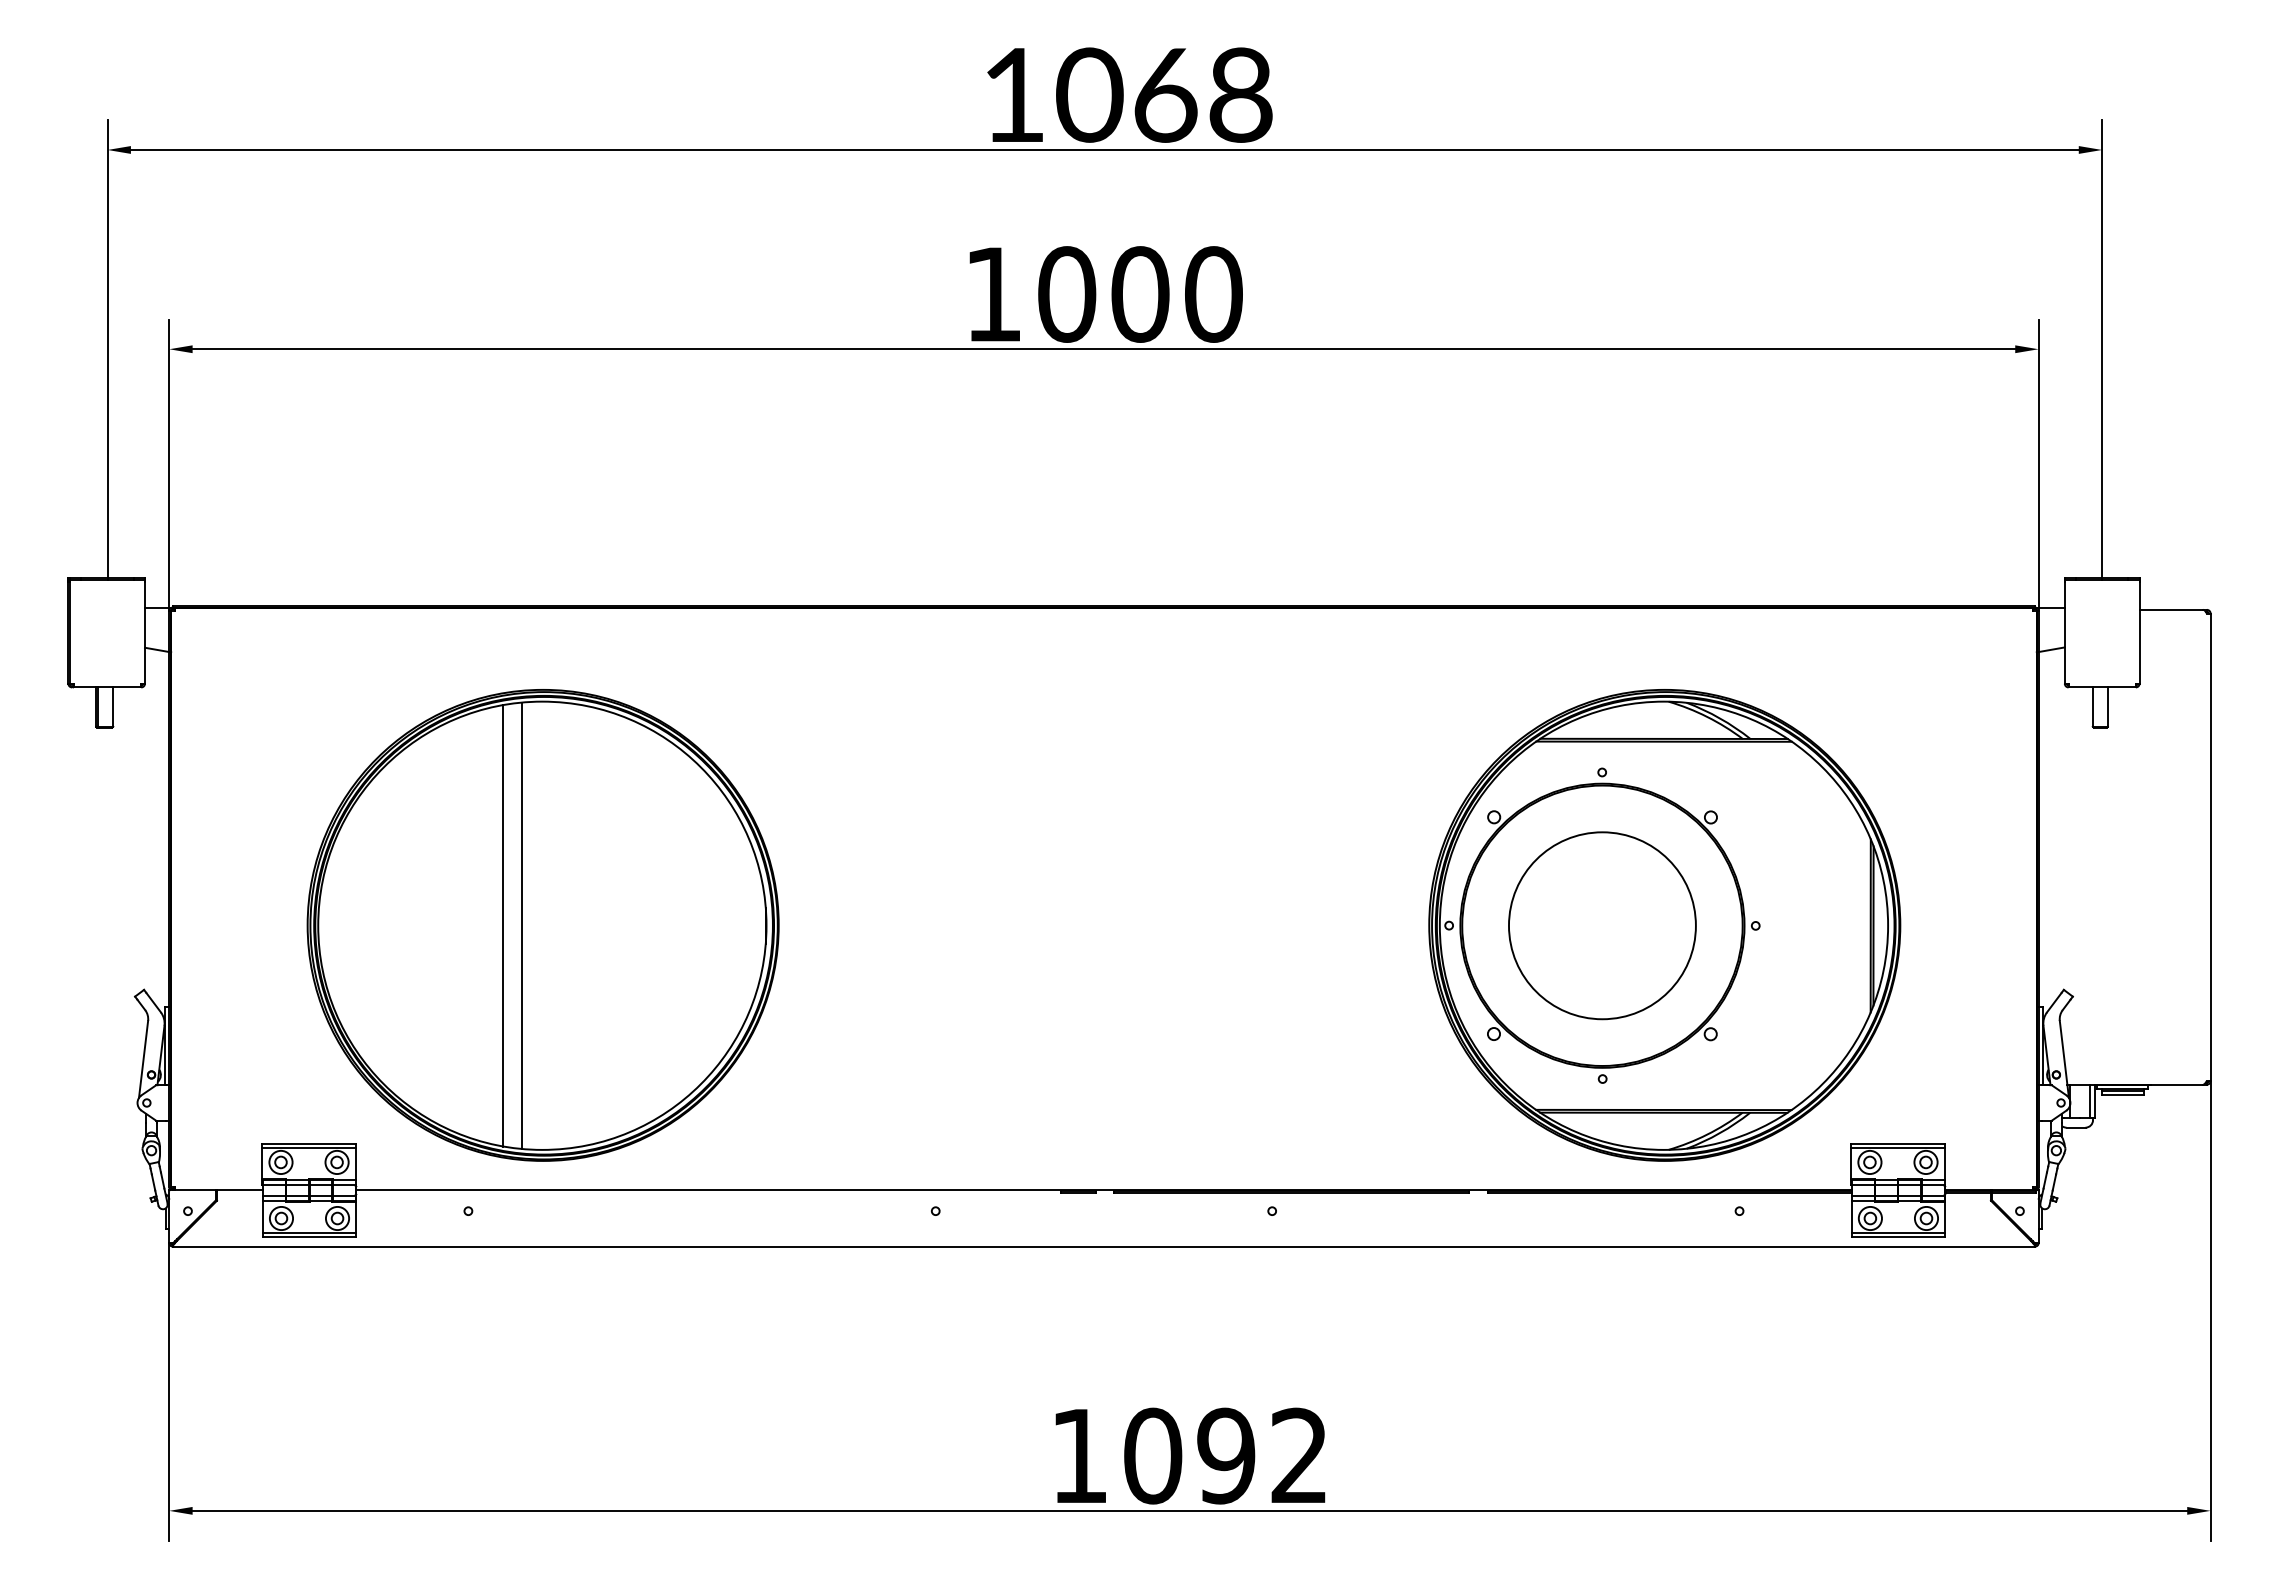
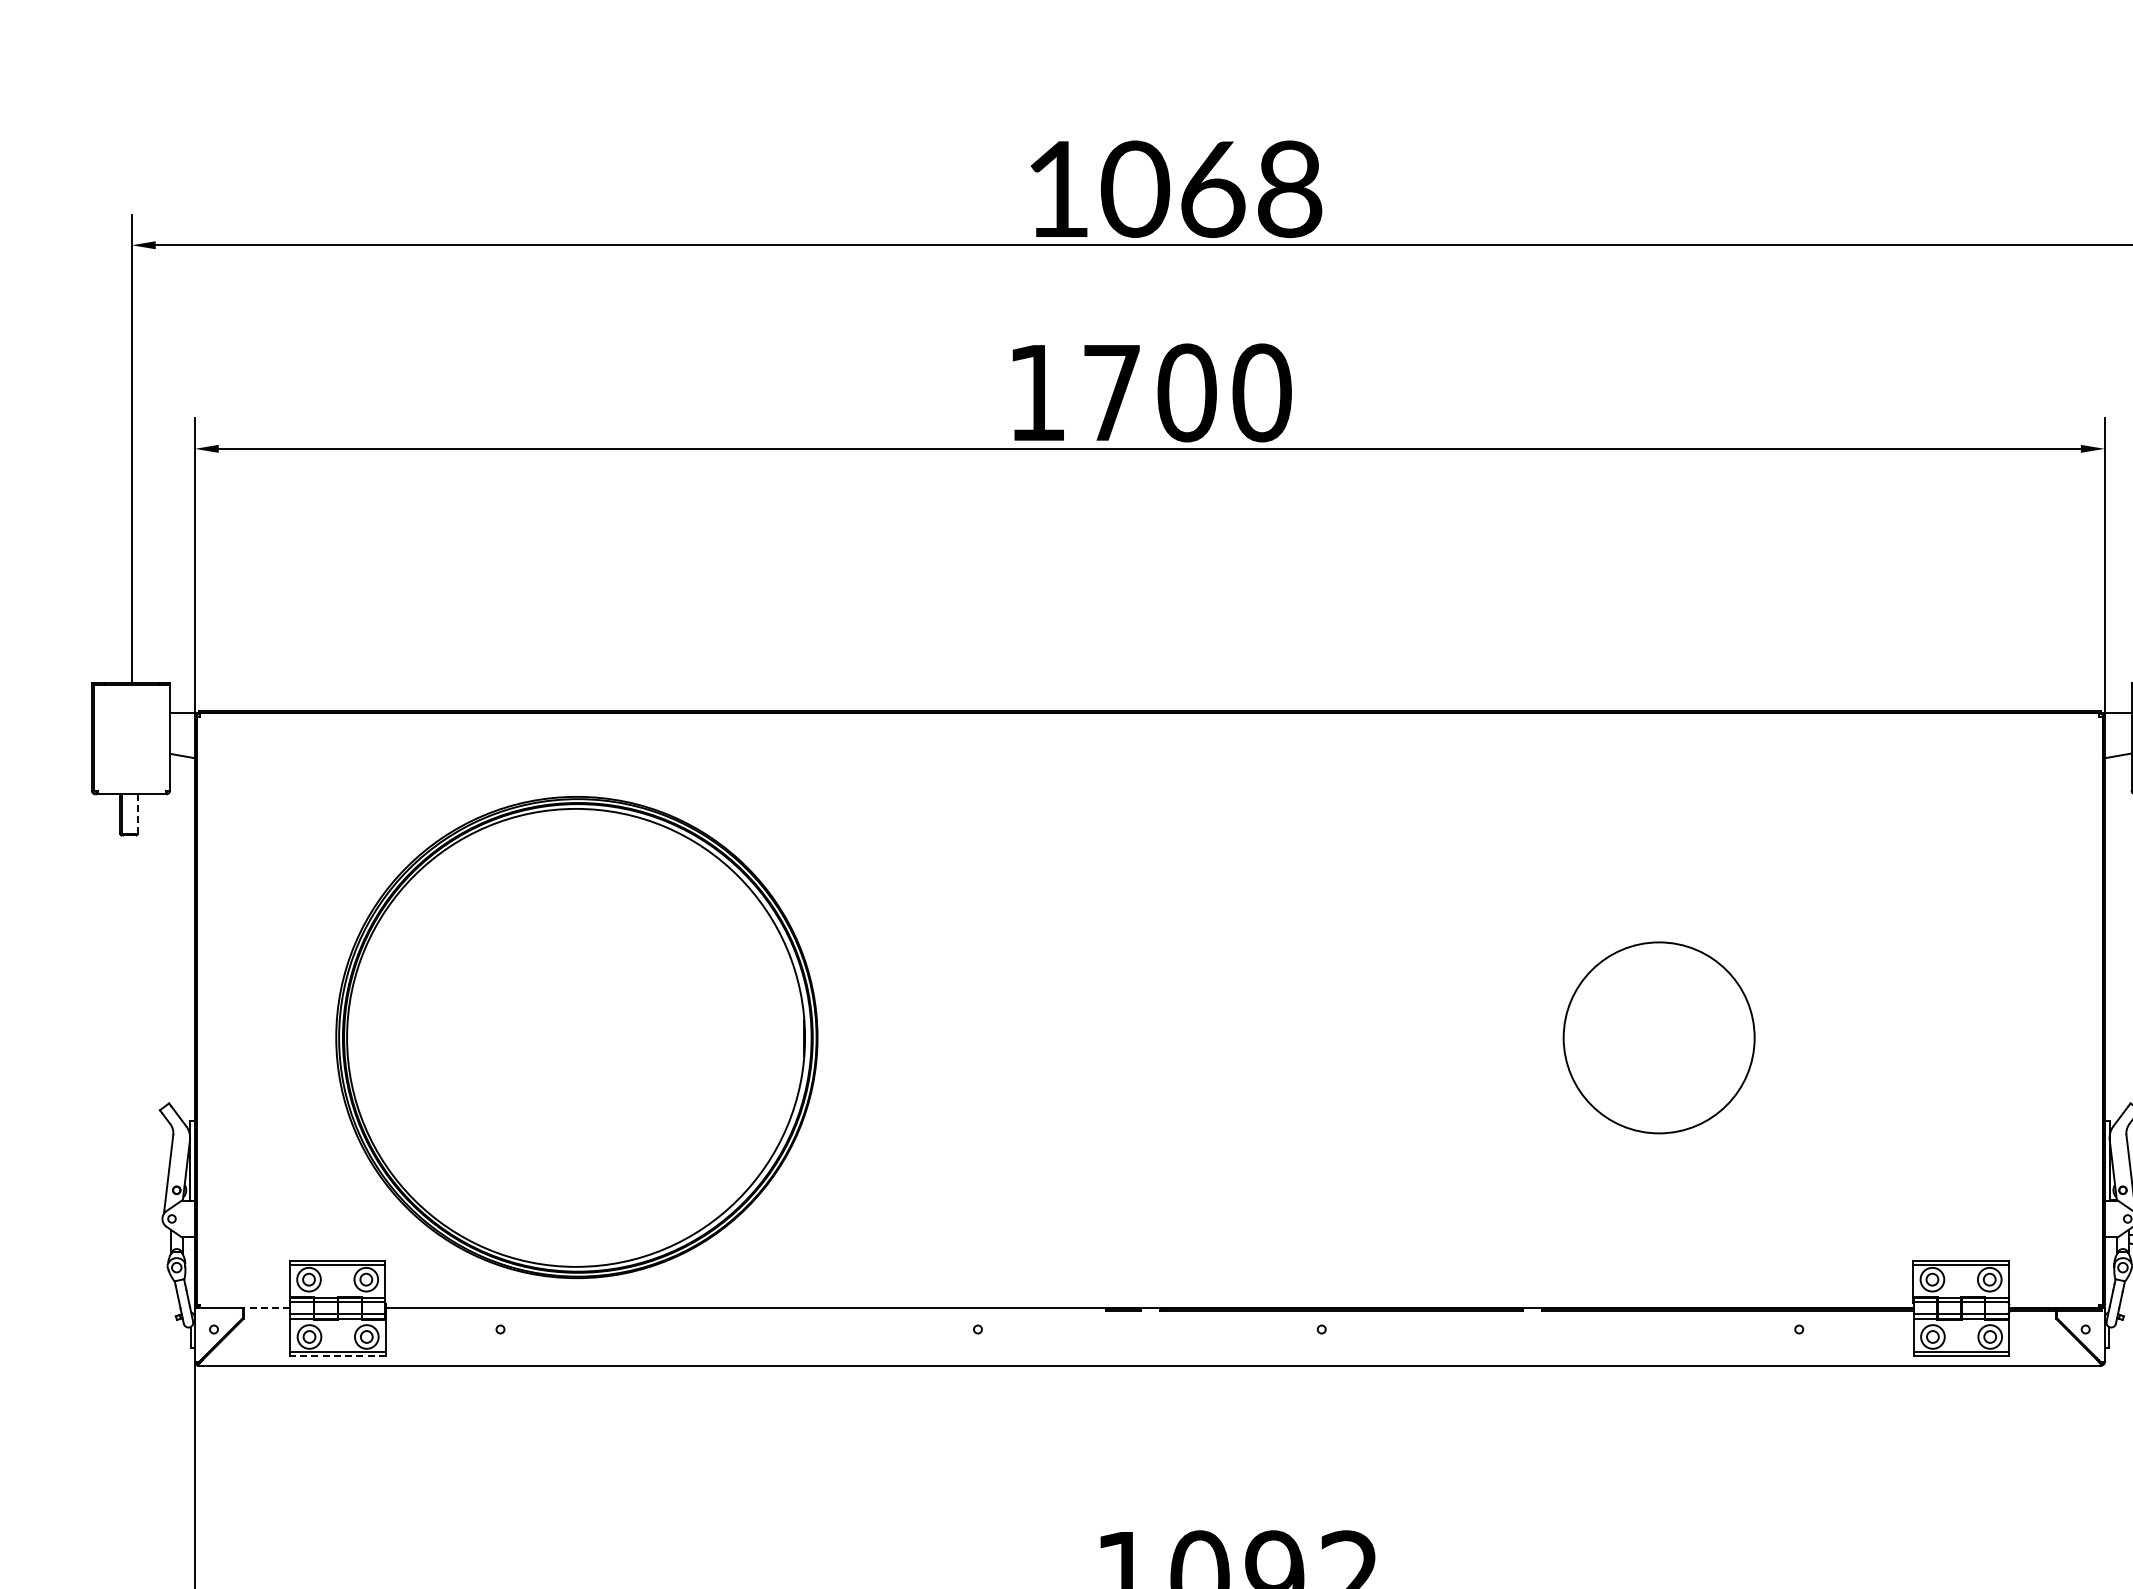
text: (1067, 294) -> (1112, 392), 1000 -> 1700
line: (113, 707) -> (137, 814), solid -> dashed
line: (503, 925) -> (536, 1037), removed
line: (522, 925) -> (555, 1037), removed
part: (1664, 925) -> (1722, 1037), removed
line: (239, 1190) -> (266, 1308), solid -> dashed
line: (309, 1237) -> (338, 1356), solid -> dashed

